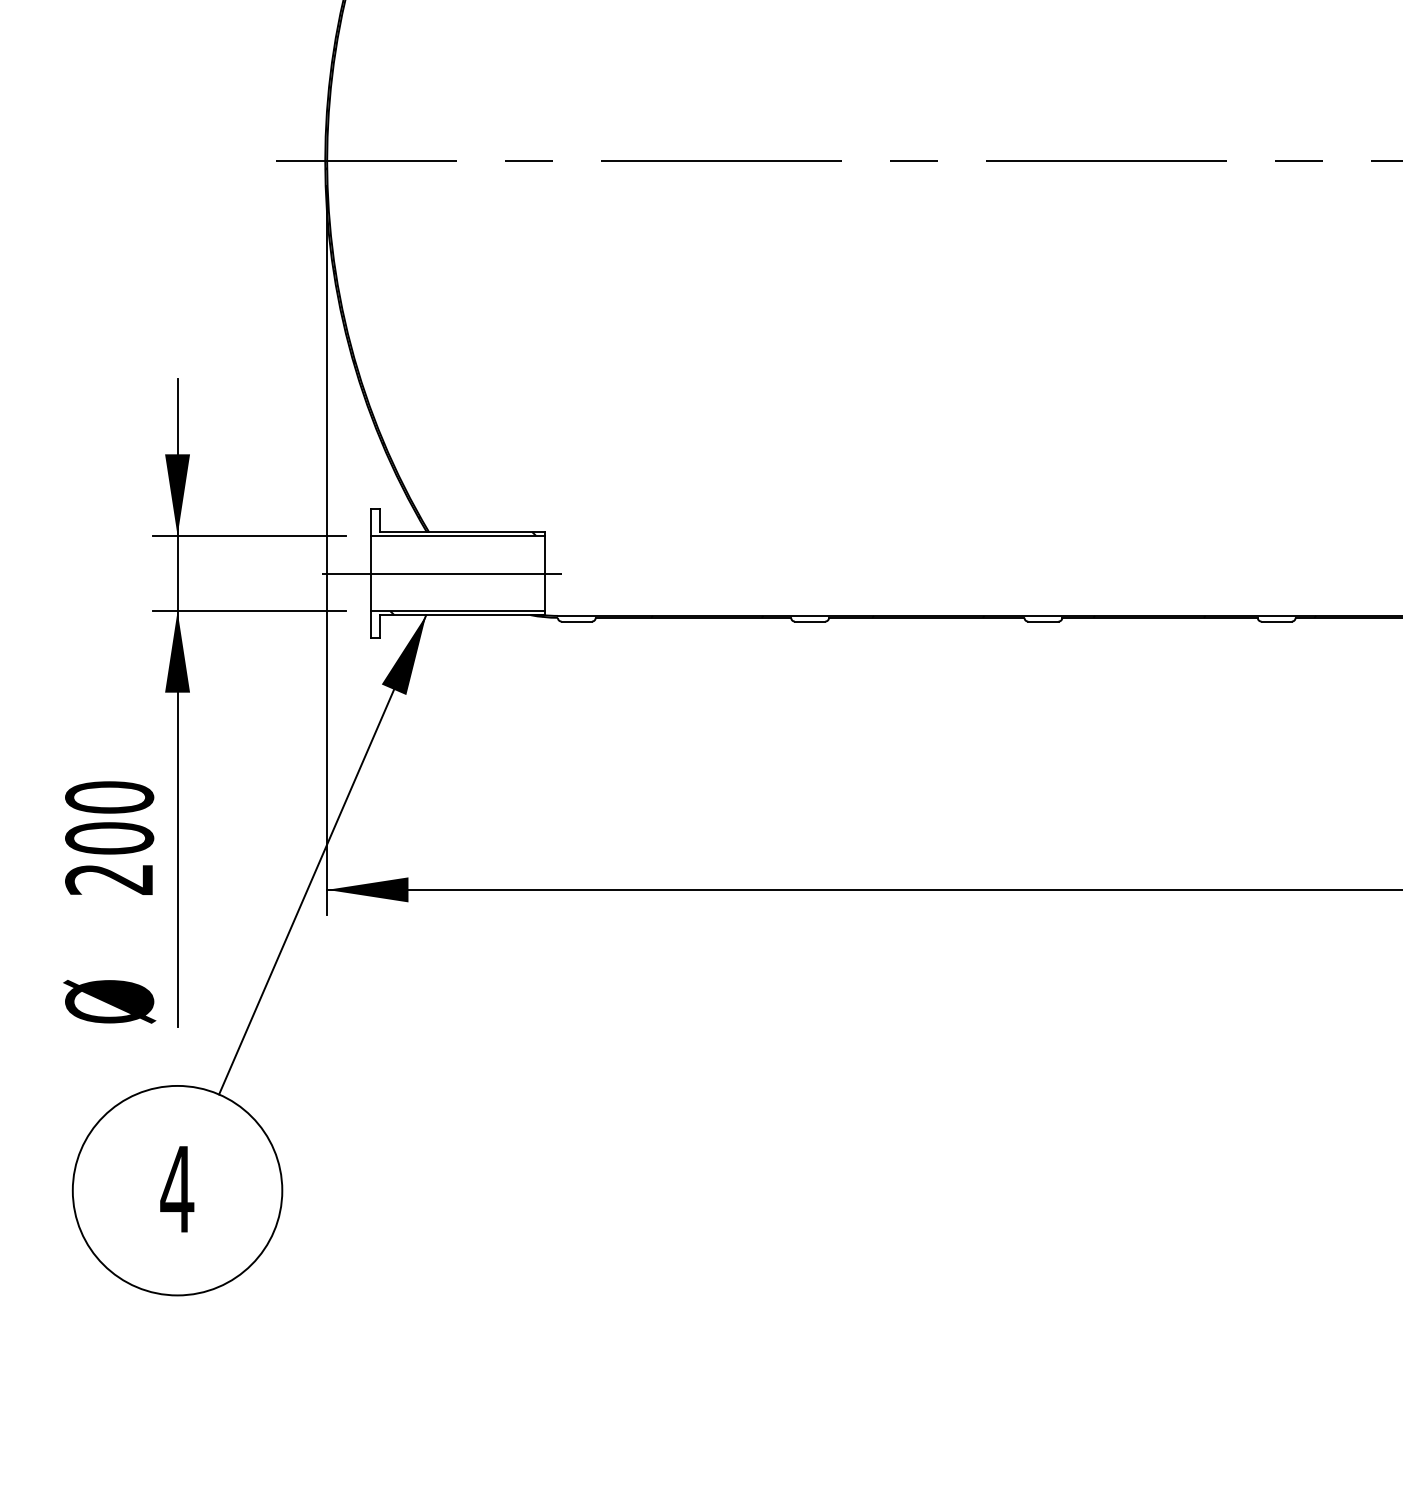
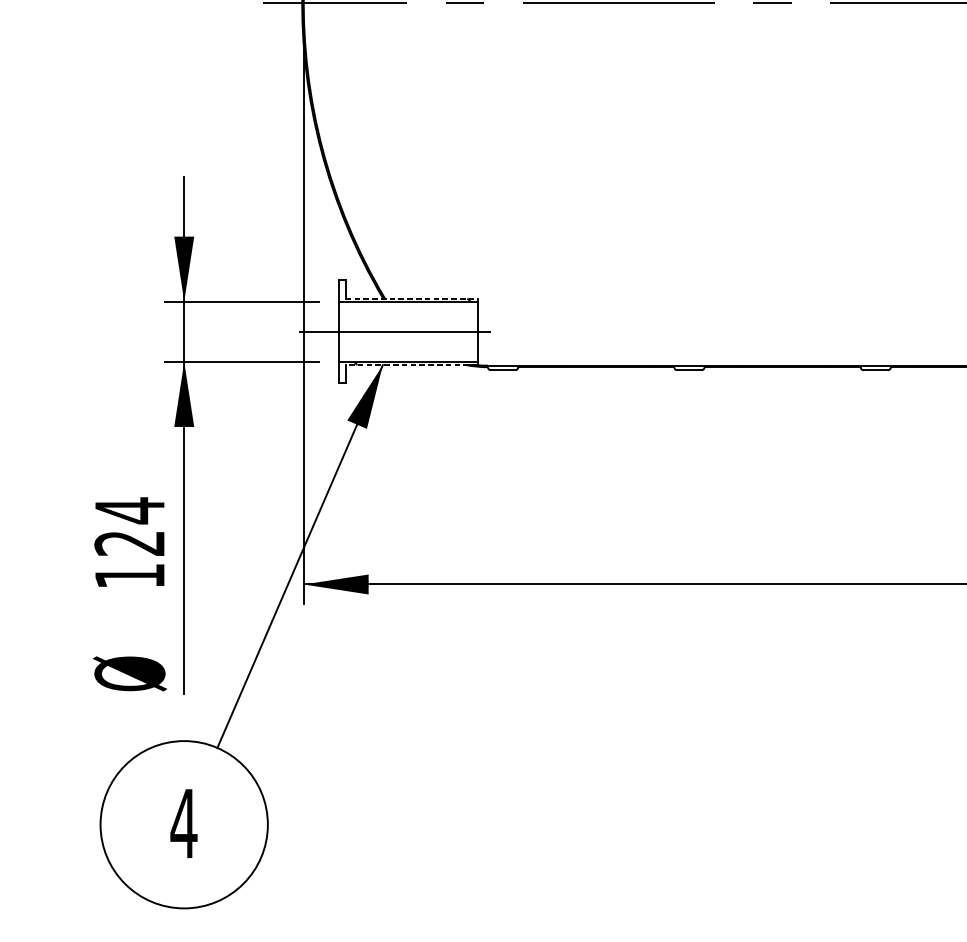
line: (462, 531) -> (411, 298), solid -> dashed
line: (462, 615) -> (411, 365), solid -> dashed
text: (109, 837) -> (129, 542), 200 -> 124

